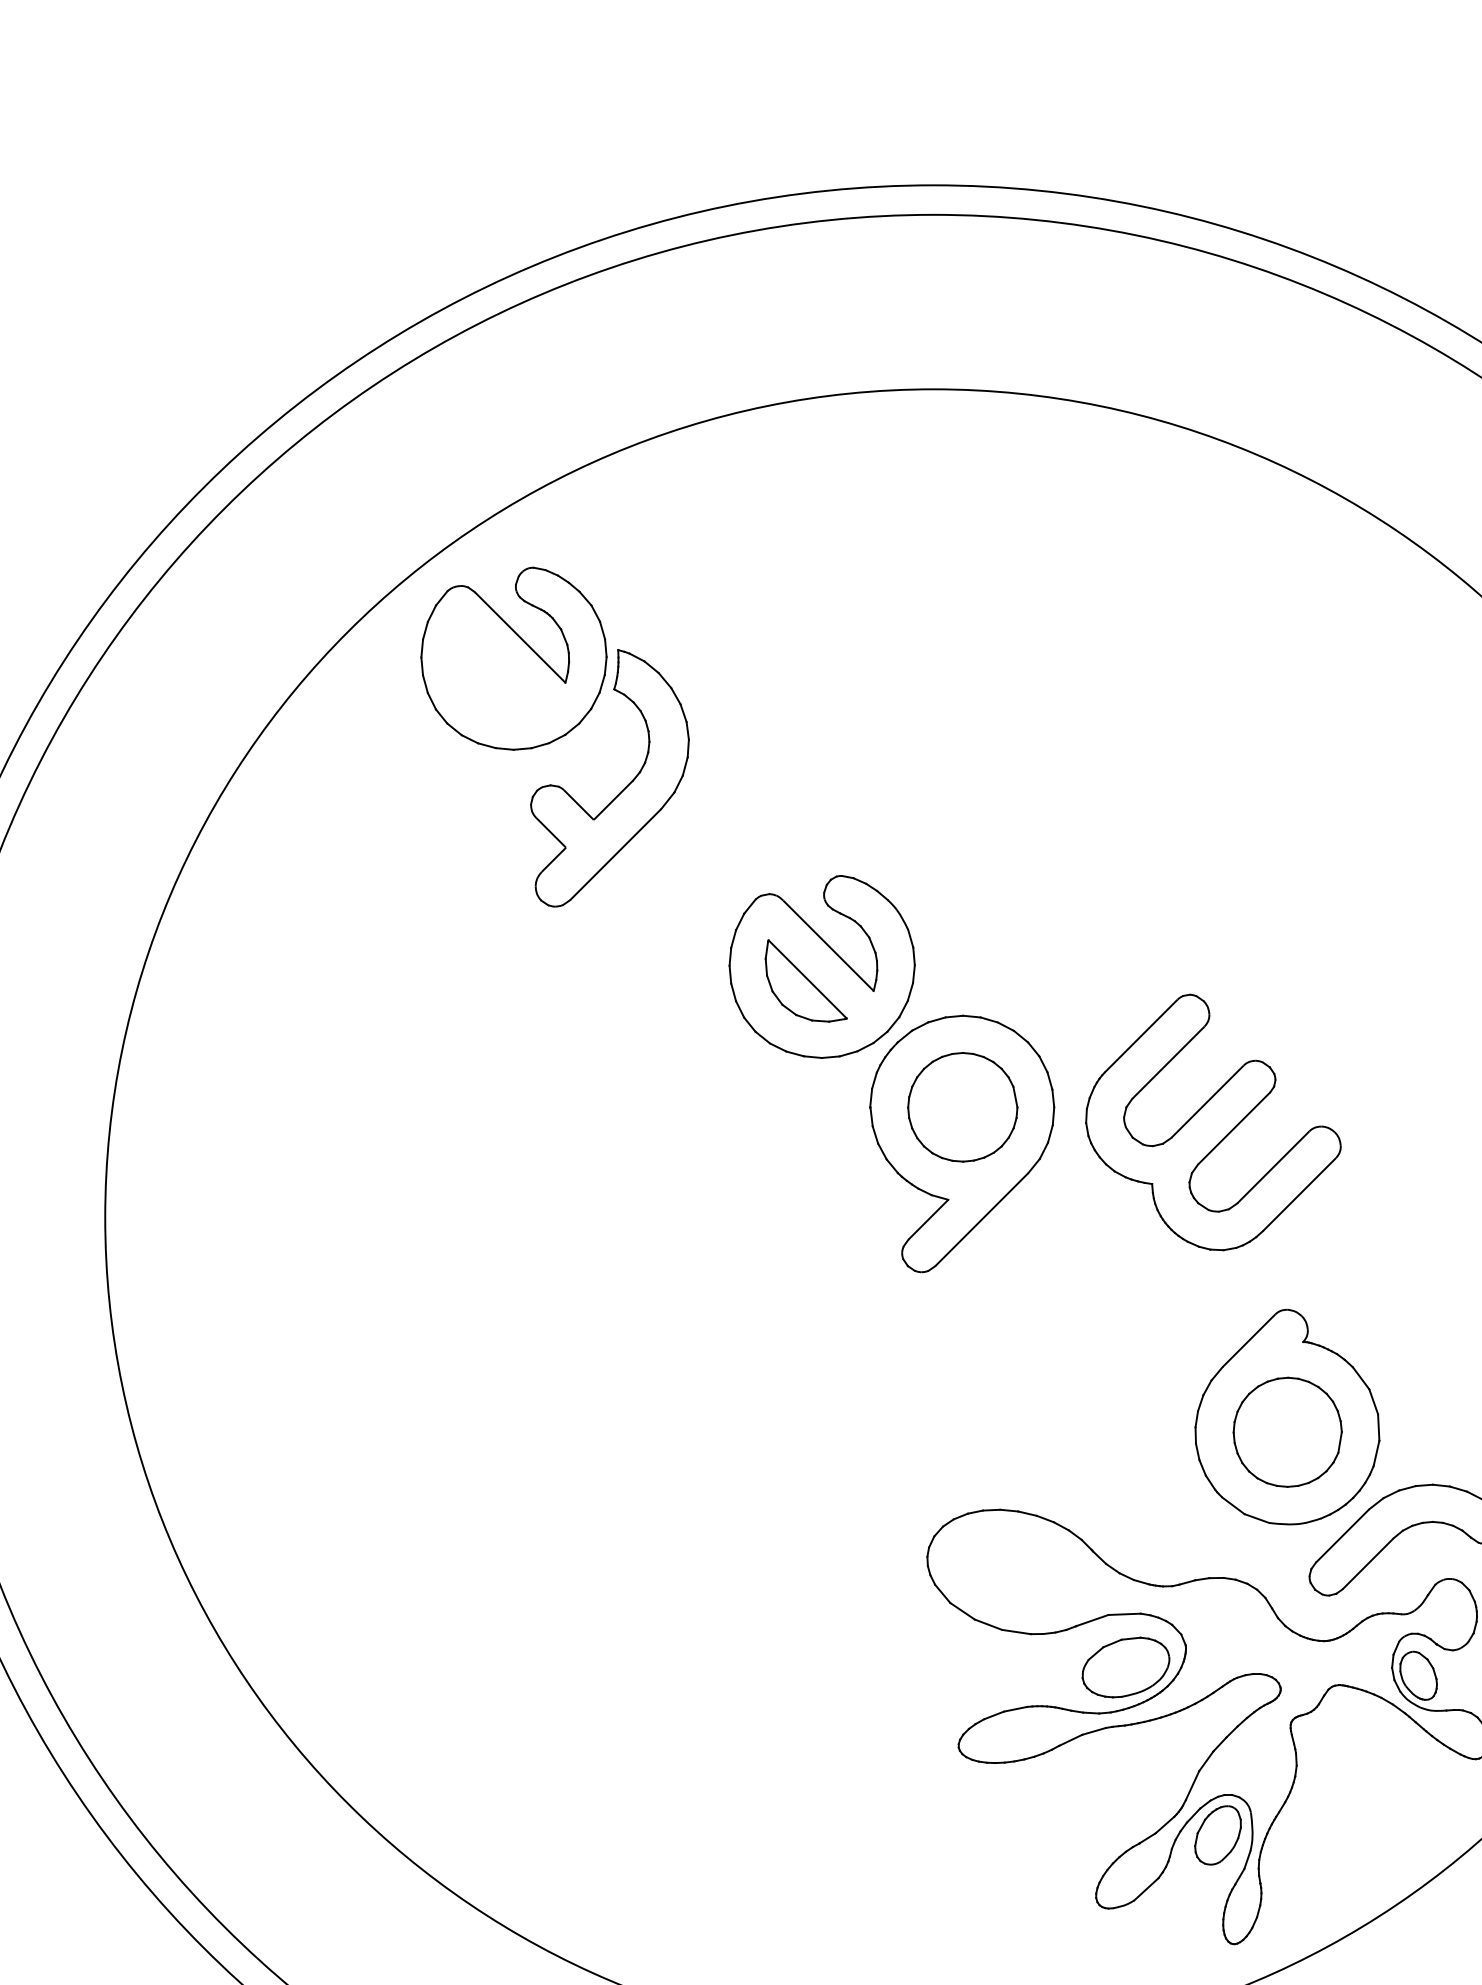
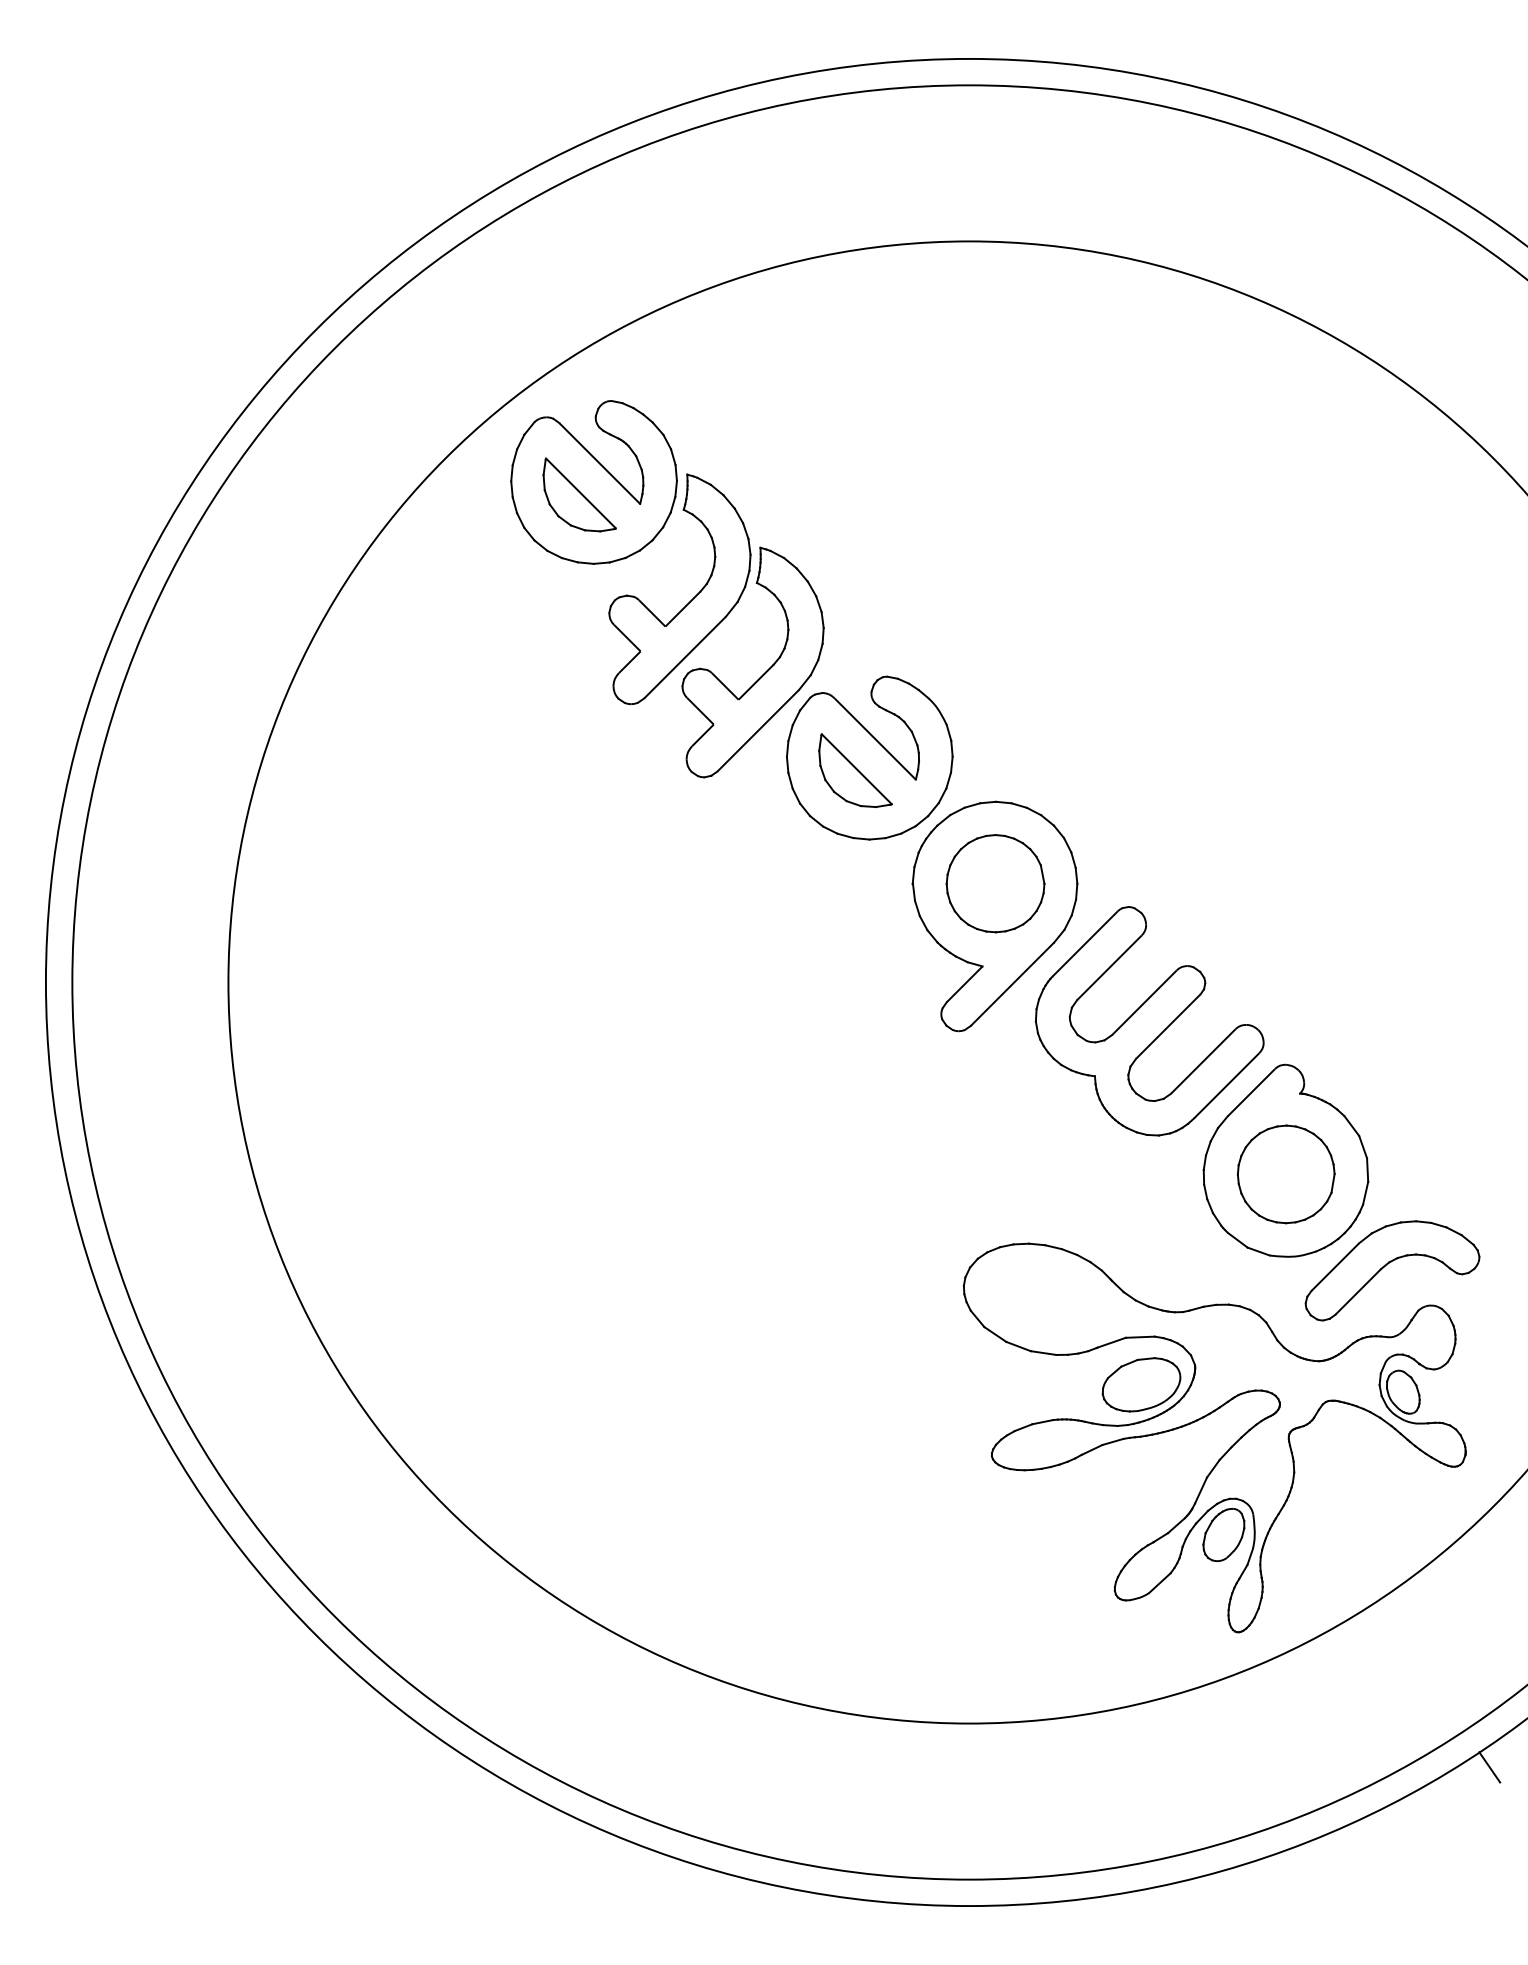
part: (497, 672) -> (579, 494), added
part: (703, 872) -> (763, 673), added
part: (1213, 1122) -> (1149, 1021), moved

